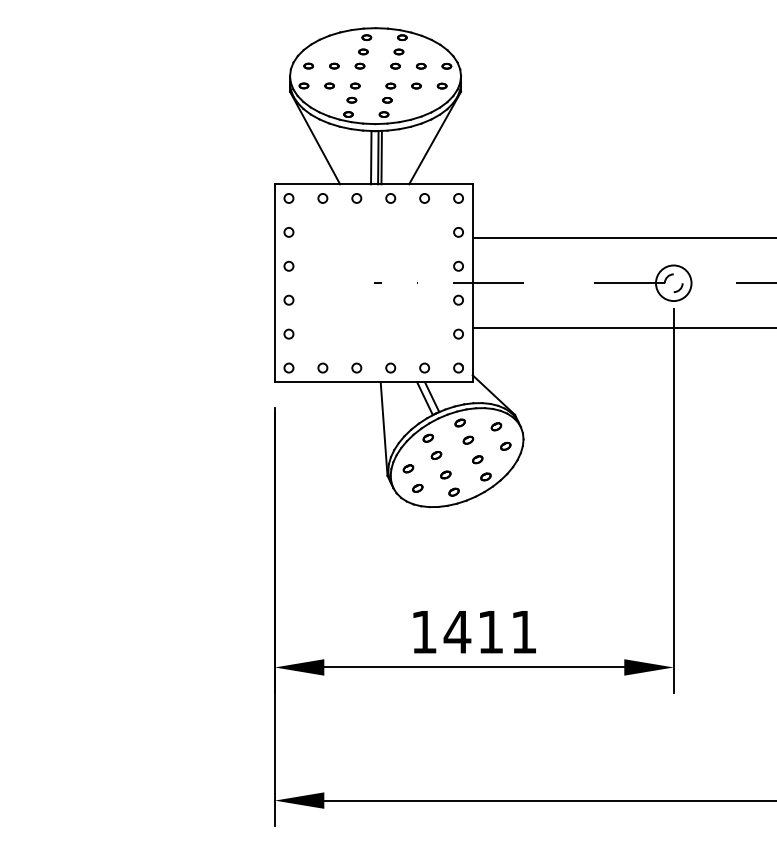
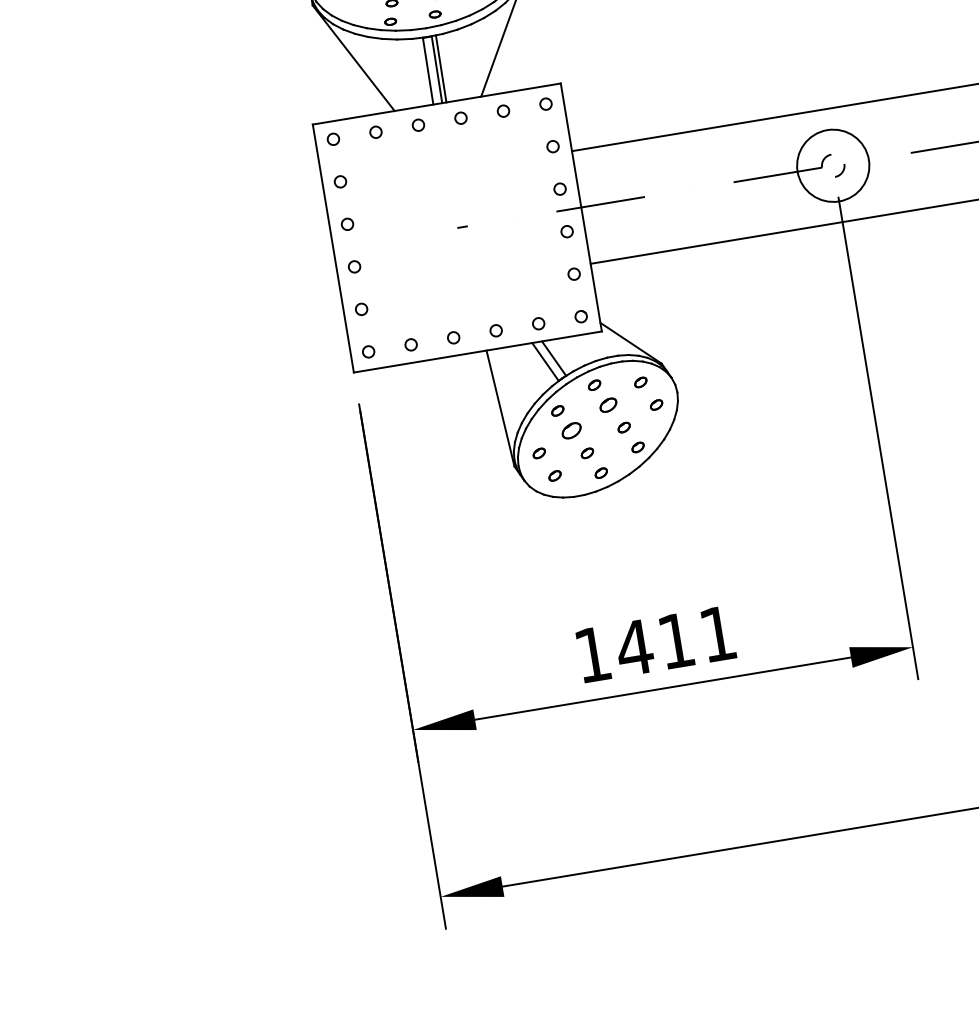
circle: (673, 283) -> (832, 166), size x1.6
part: (468, 439) -> (608, 404), size x1.4
part: (436, 455) -> (571, 430), size x1.6

